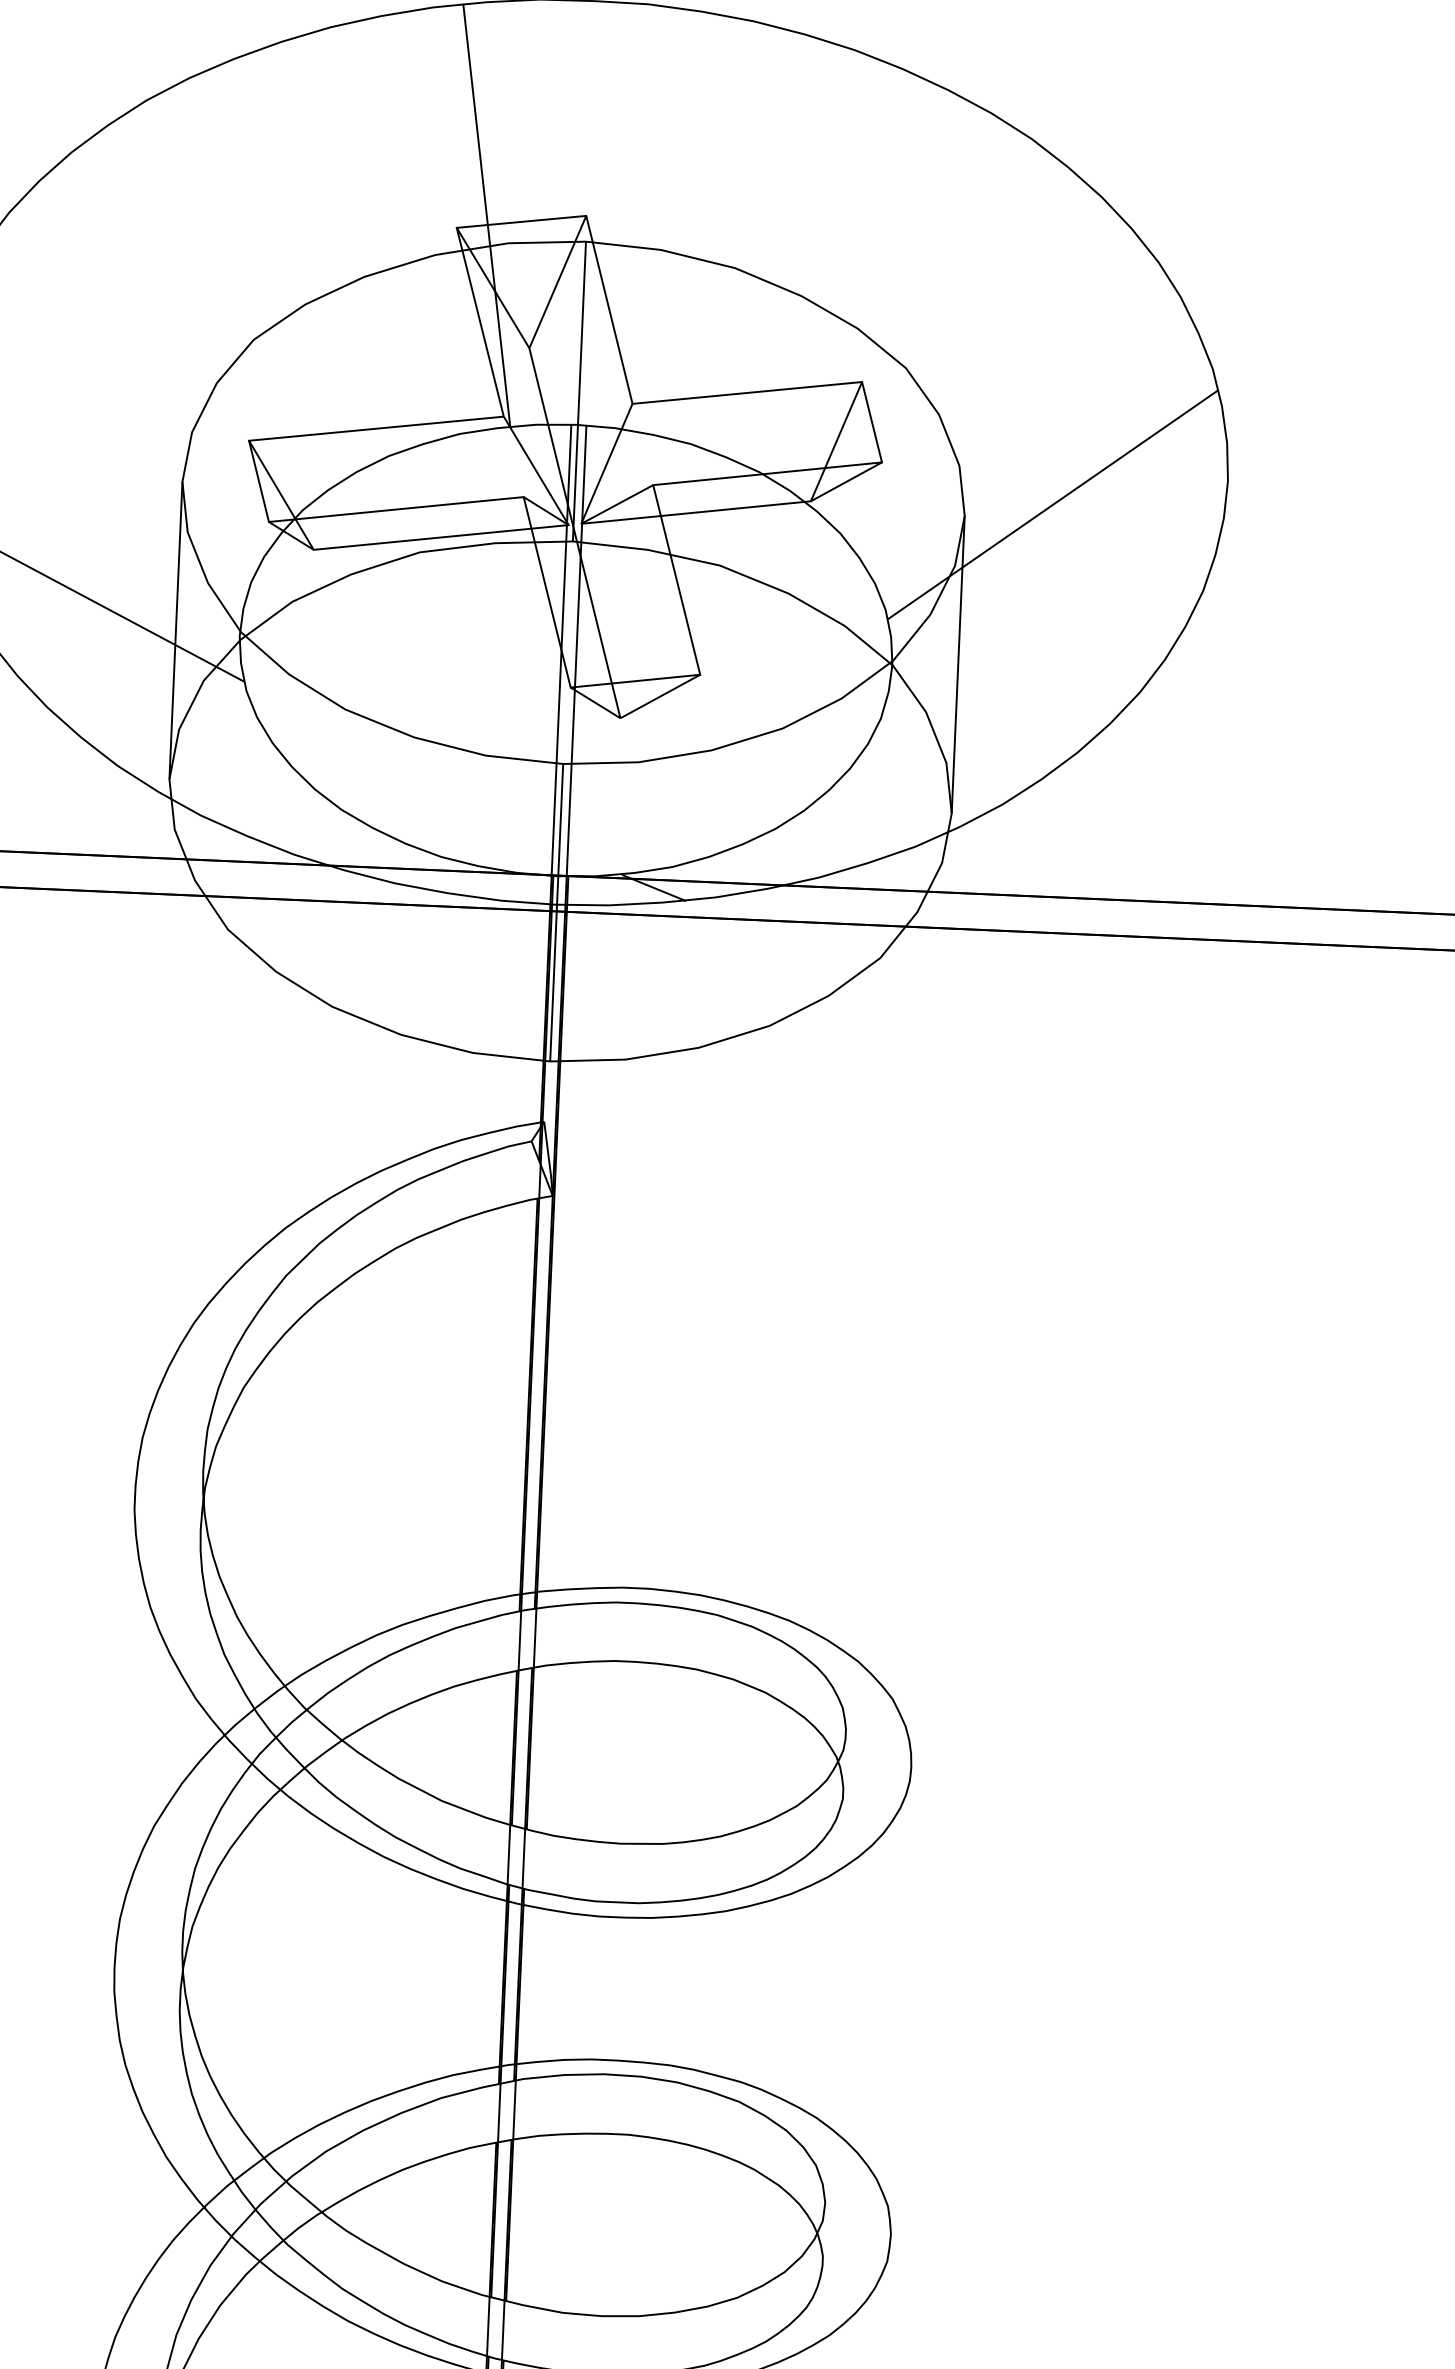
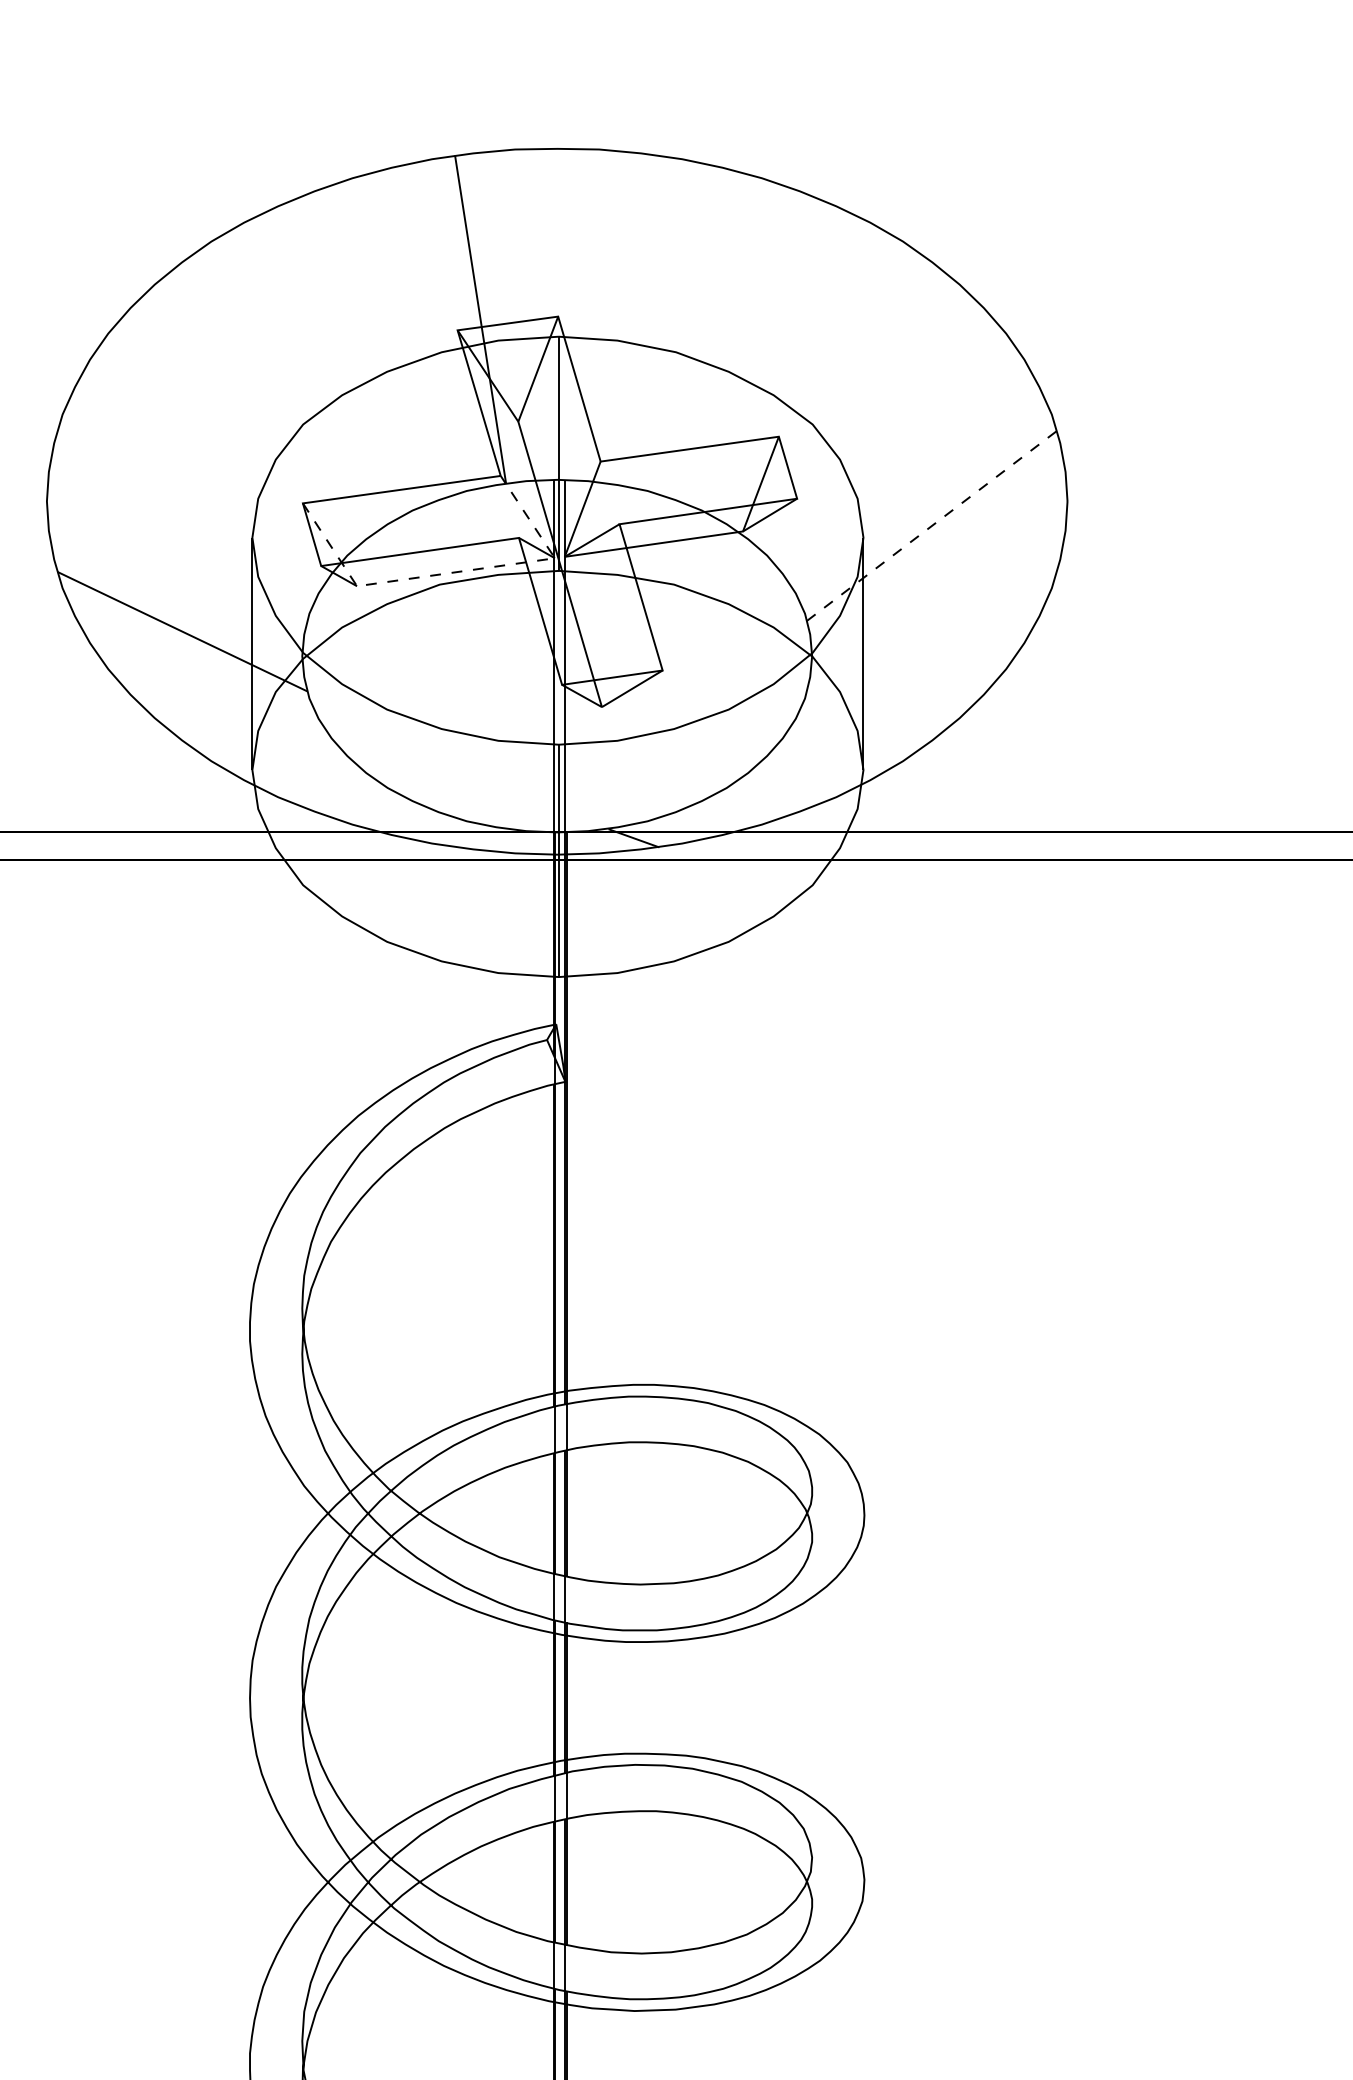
line: (1053, 504) -> (932, 525), solid -> dashed
line: (441, 537) -> (456, 572), solid -> dashed

